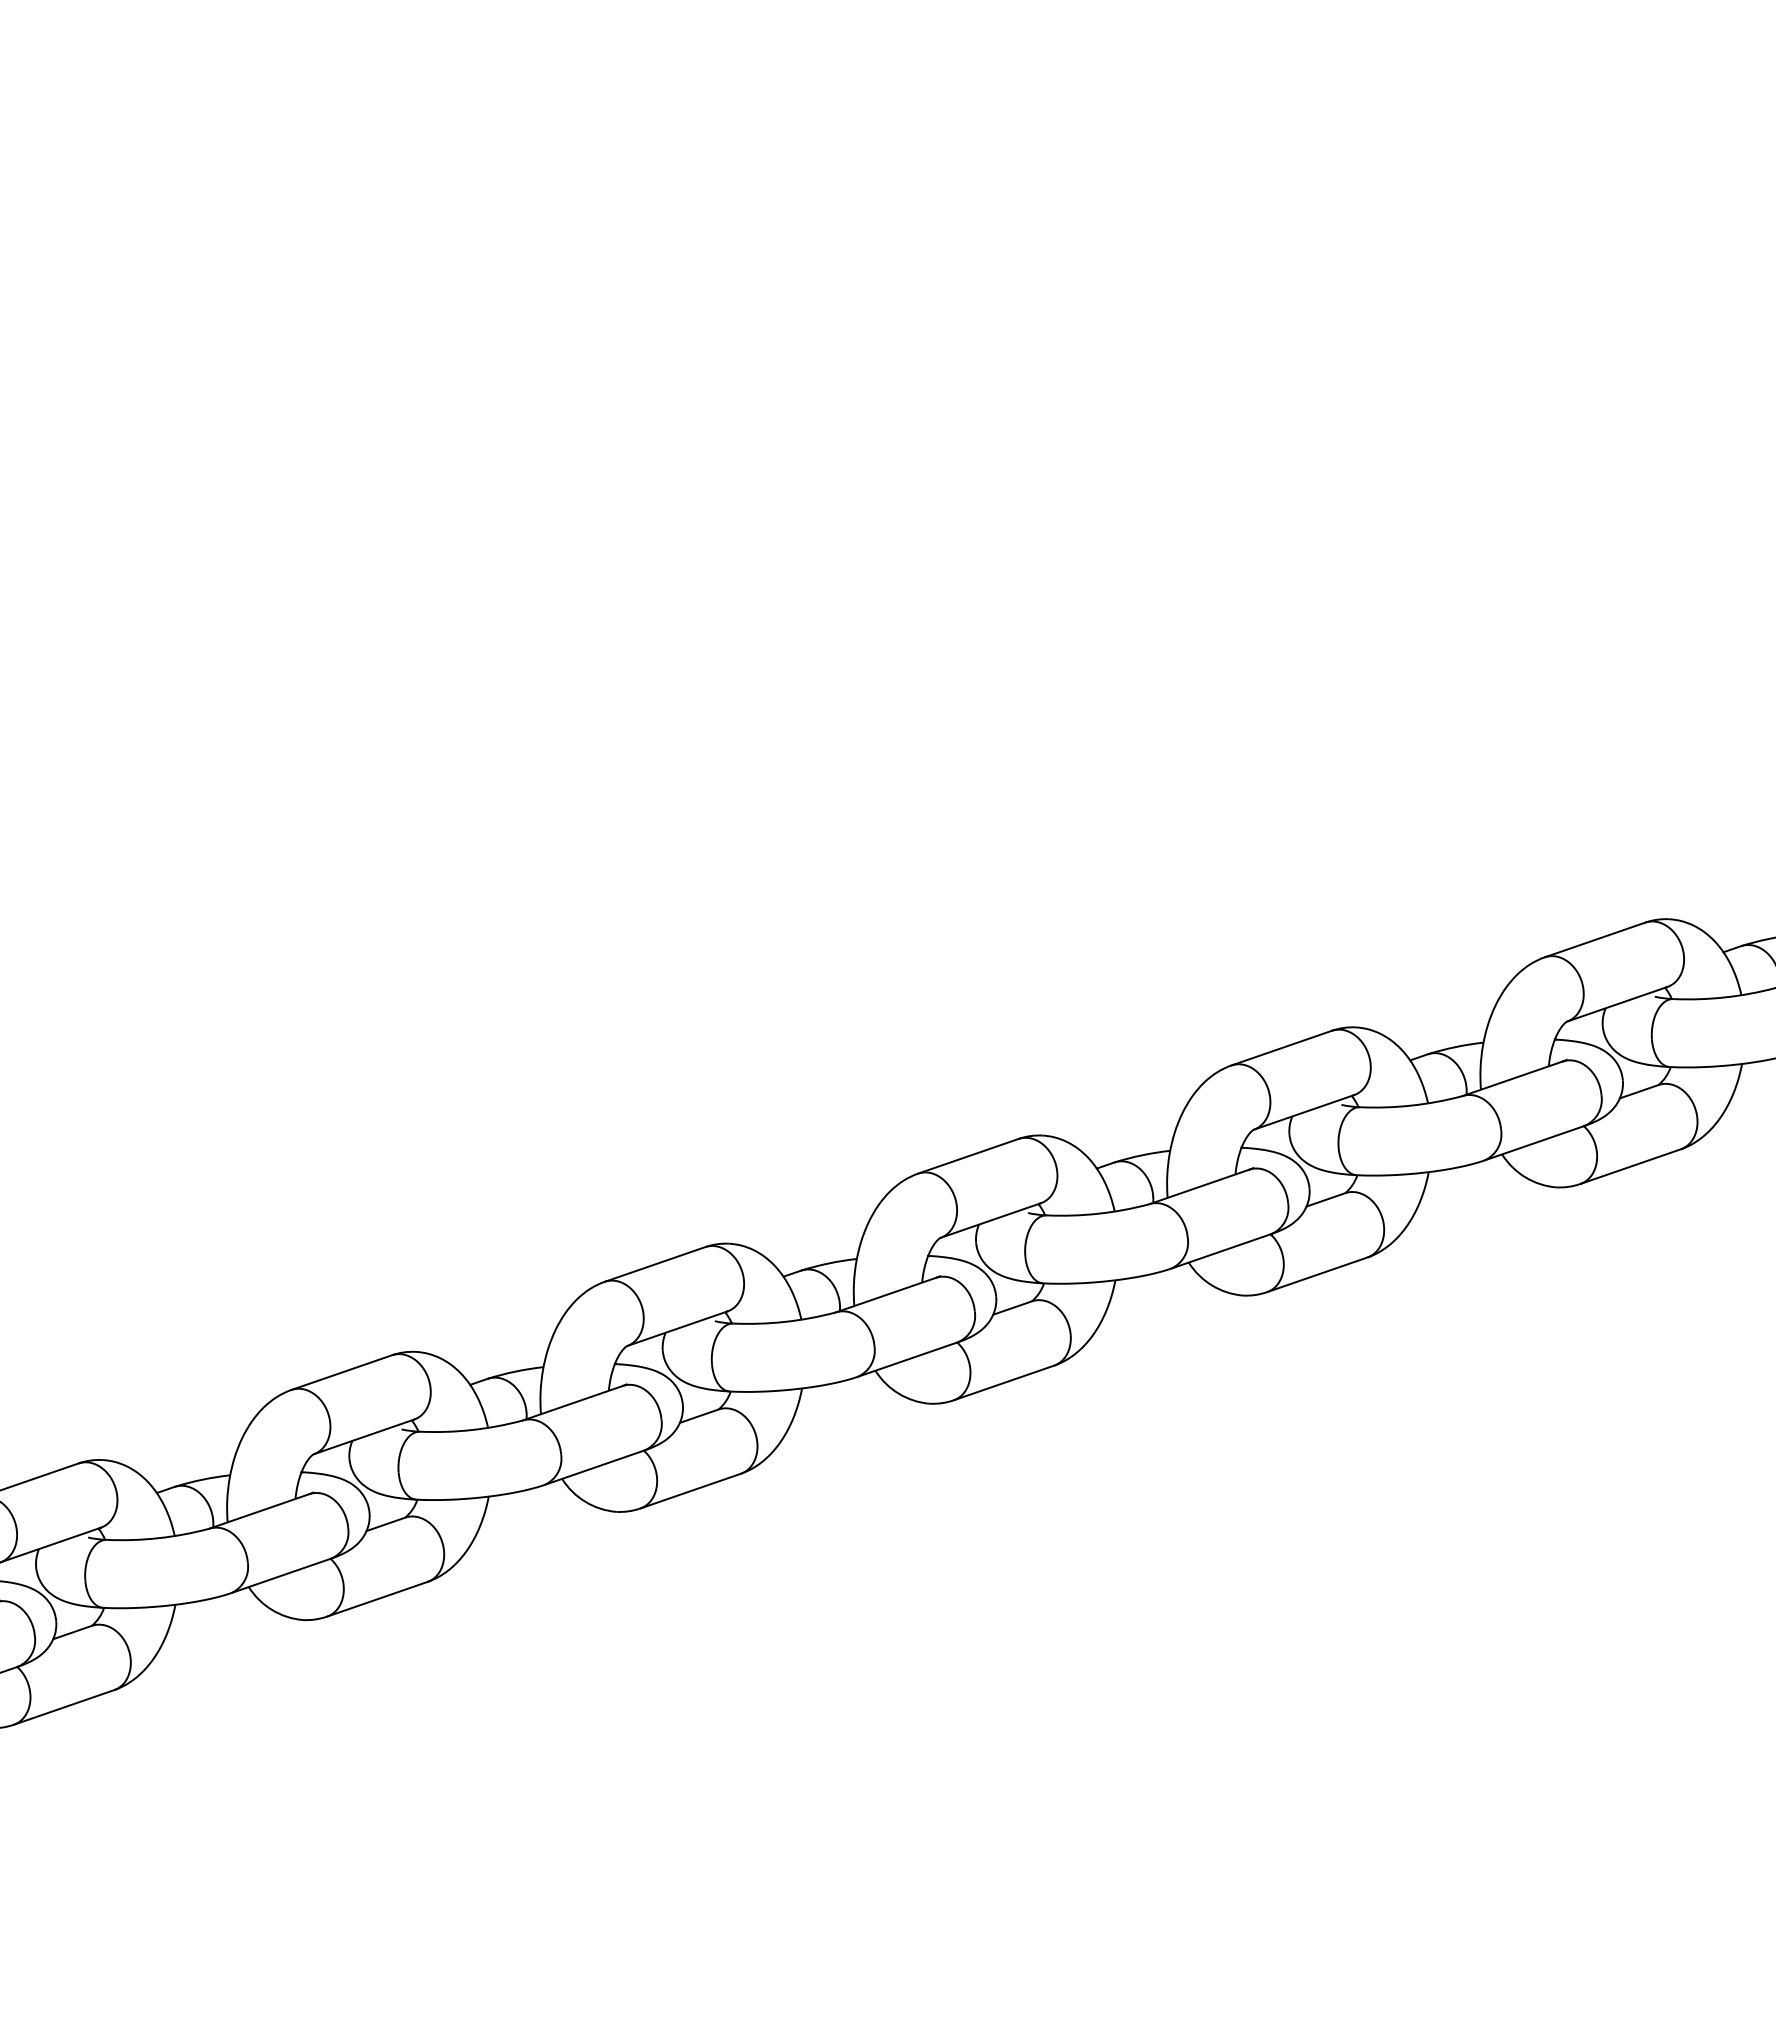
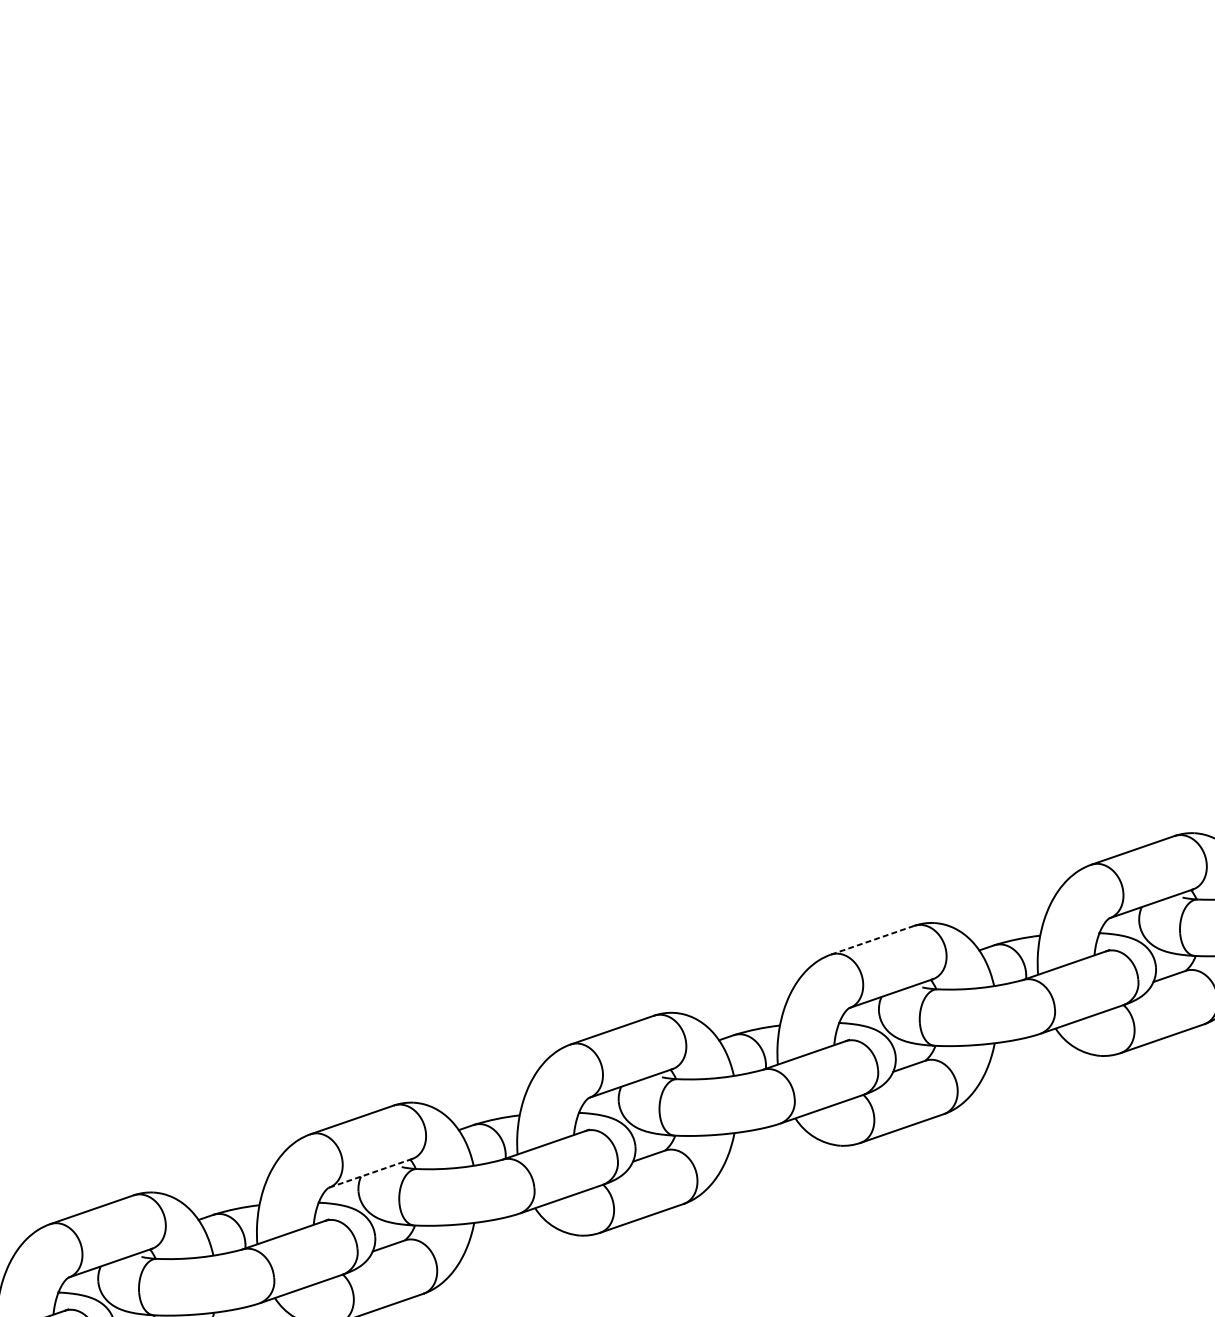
line: (1281, 1048) -> (872, 940), solid -> dashed
line: (677, 1328) -> (370, 1173), solid -> dashed

